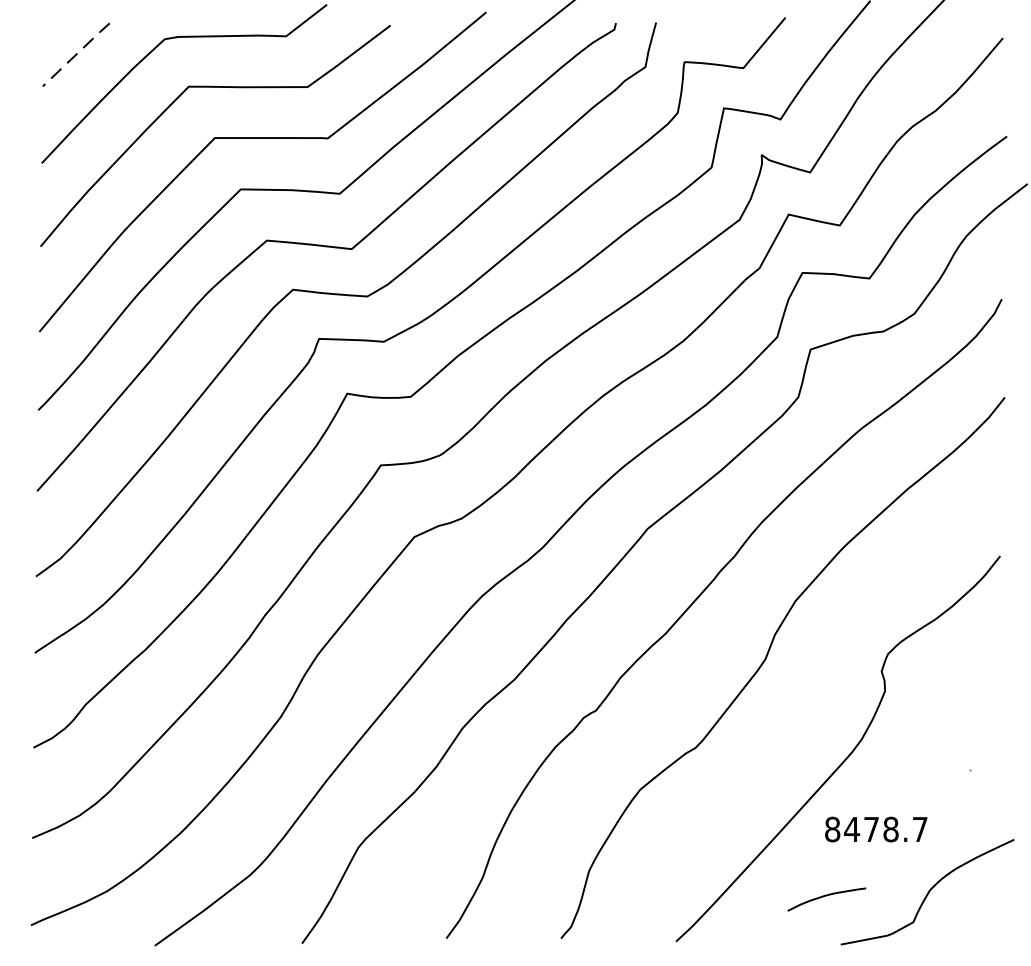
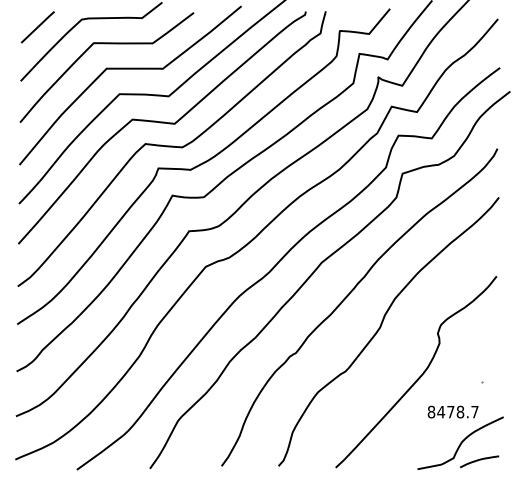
line: (77, 53) -> (38, 26), dashed -> solid
text: (874, 828) -> (452, 411), moved
curve: (826, 896) -> (479, 460), moved

